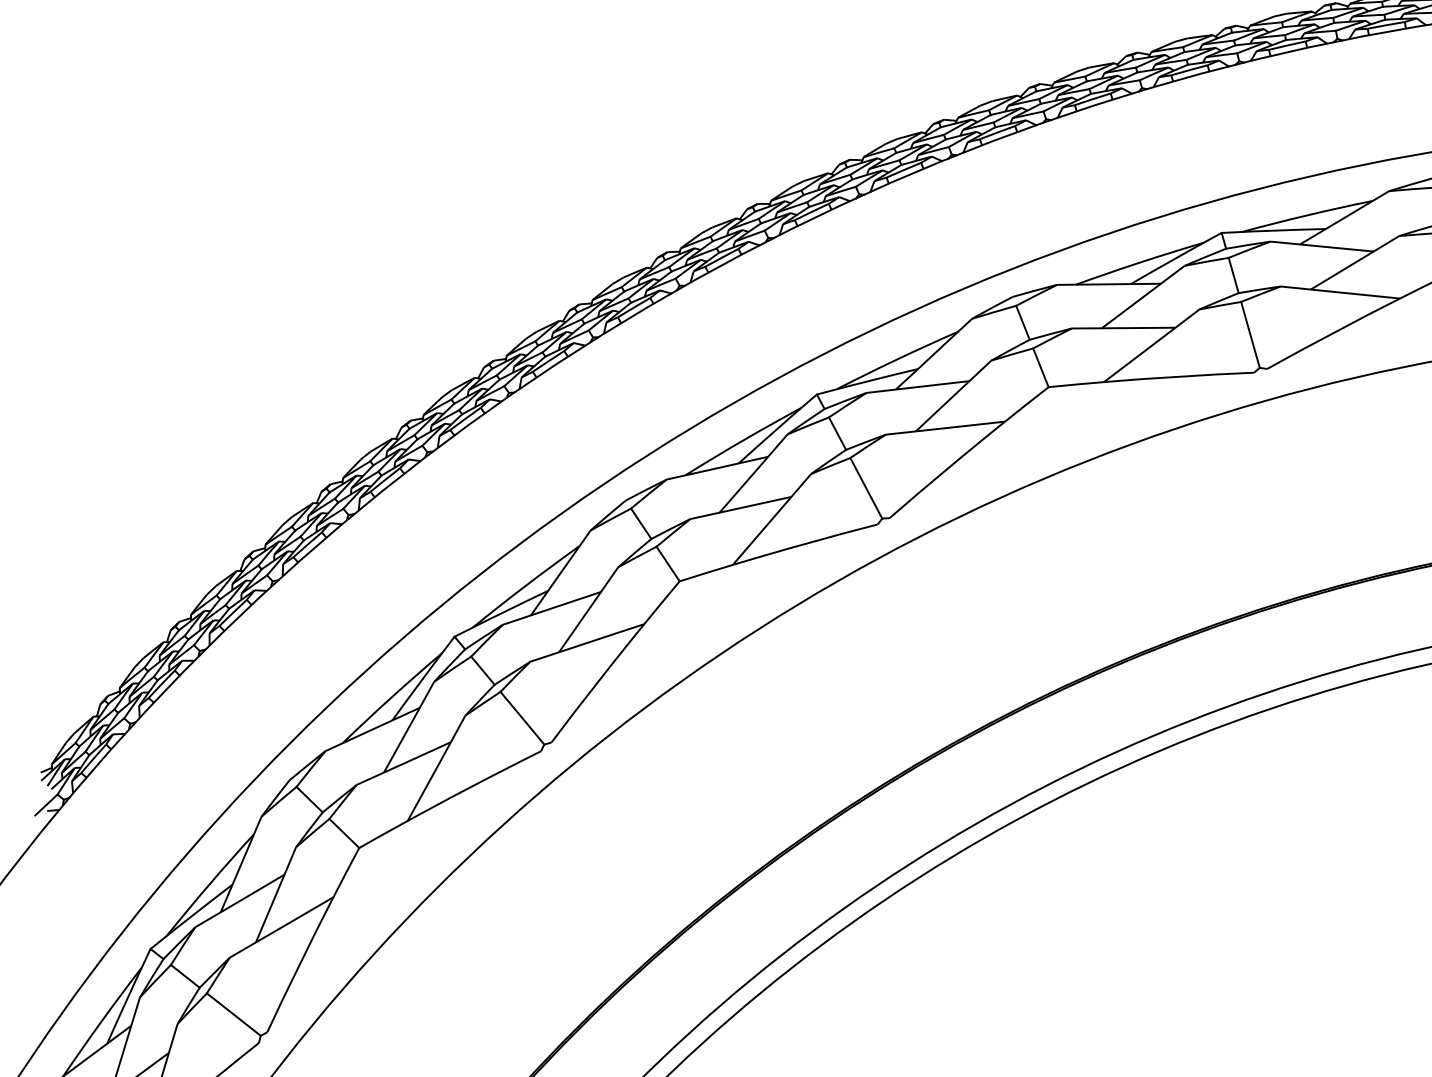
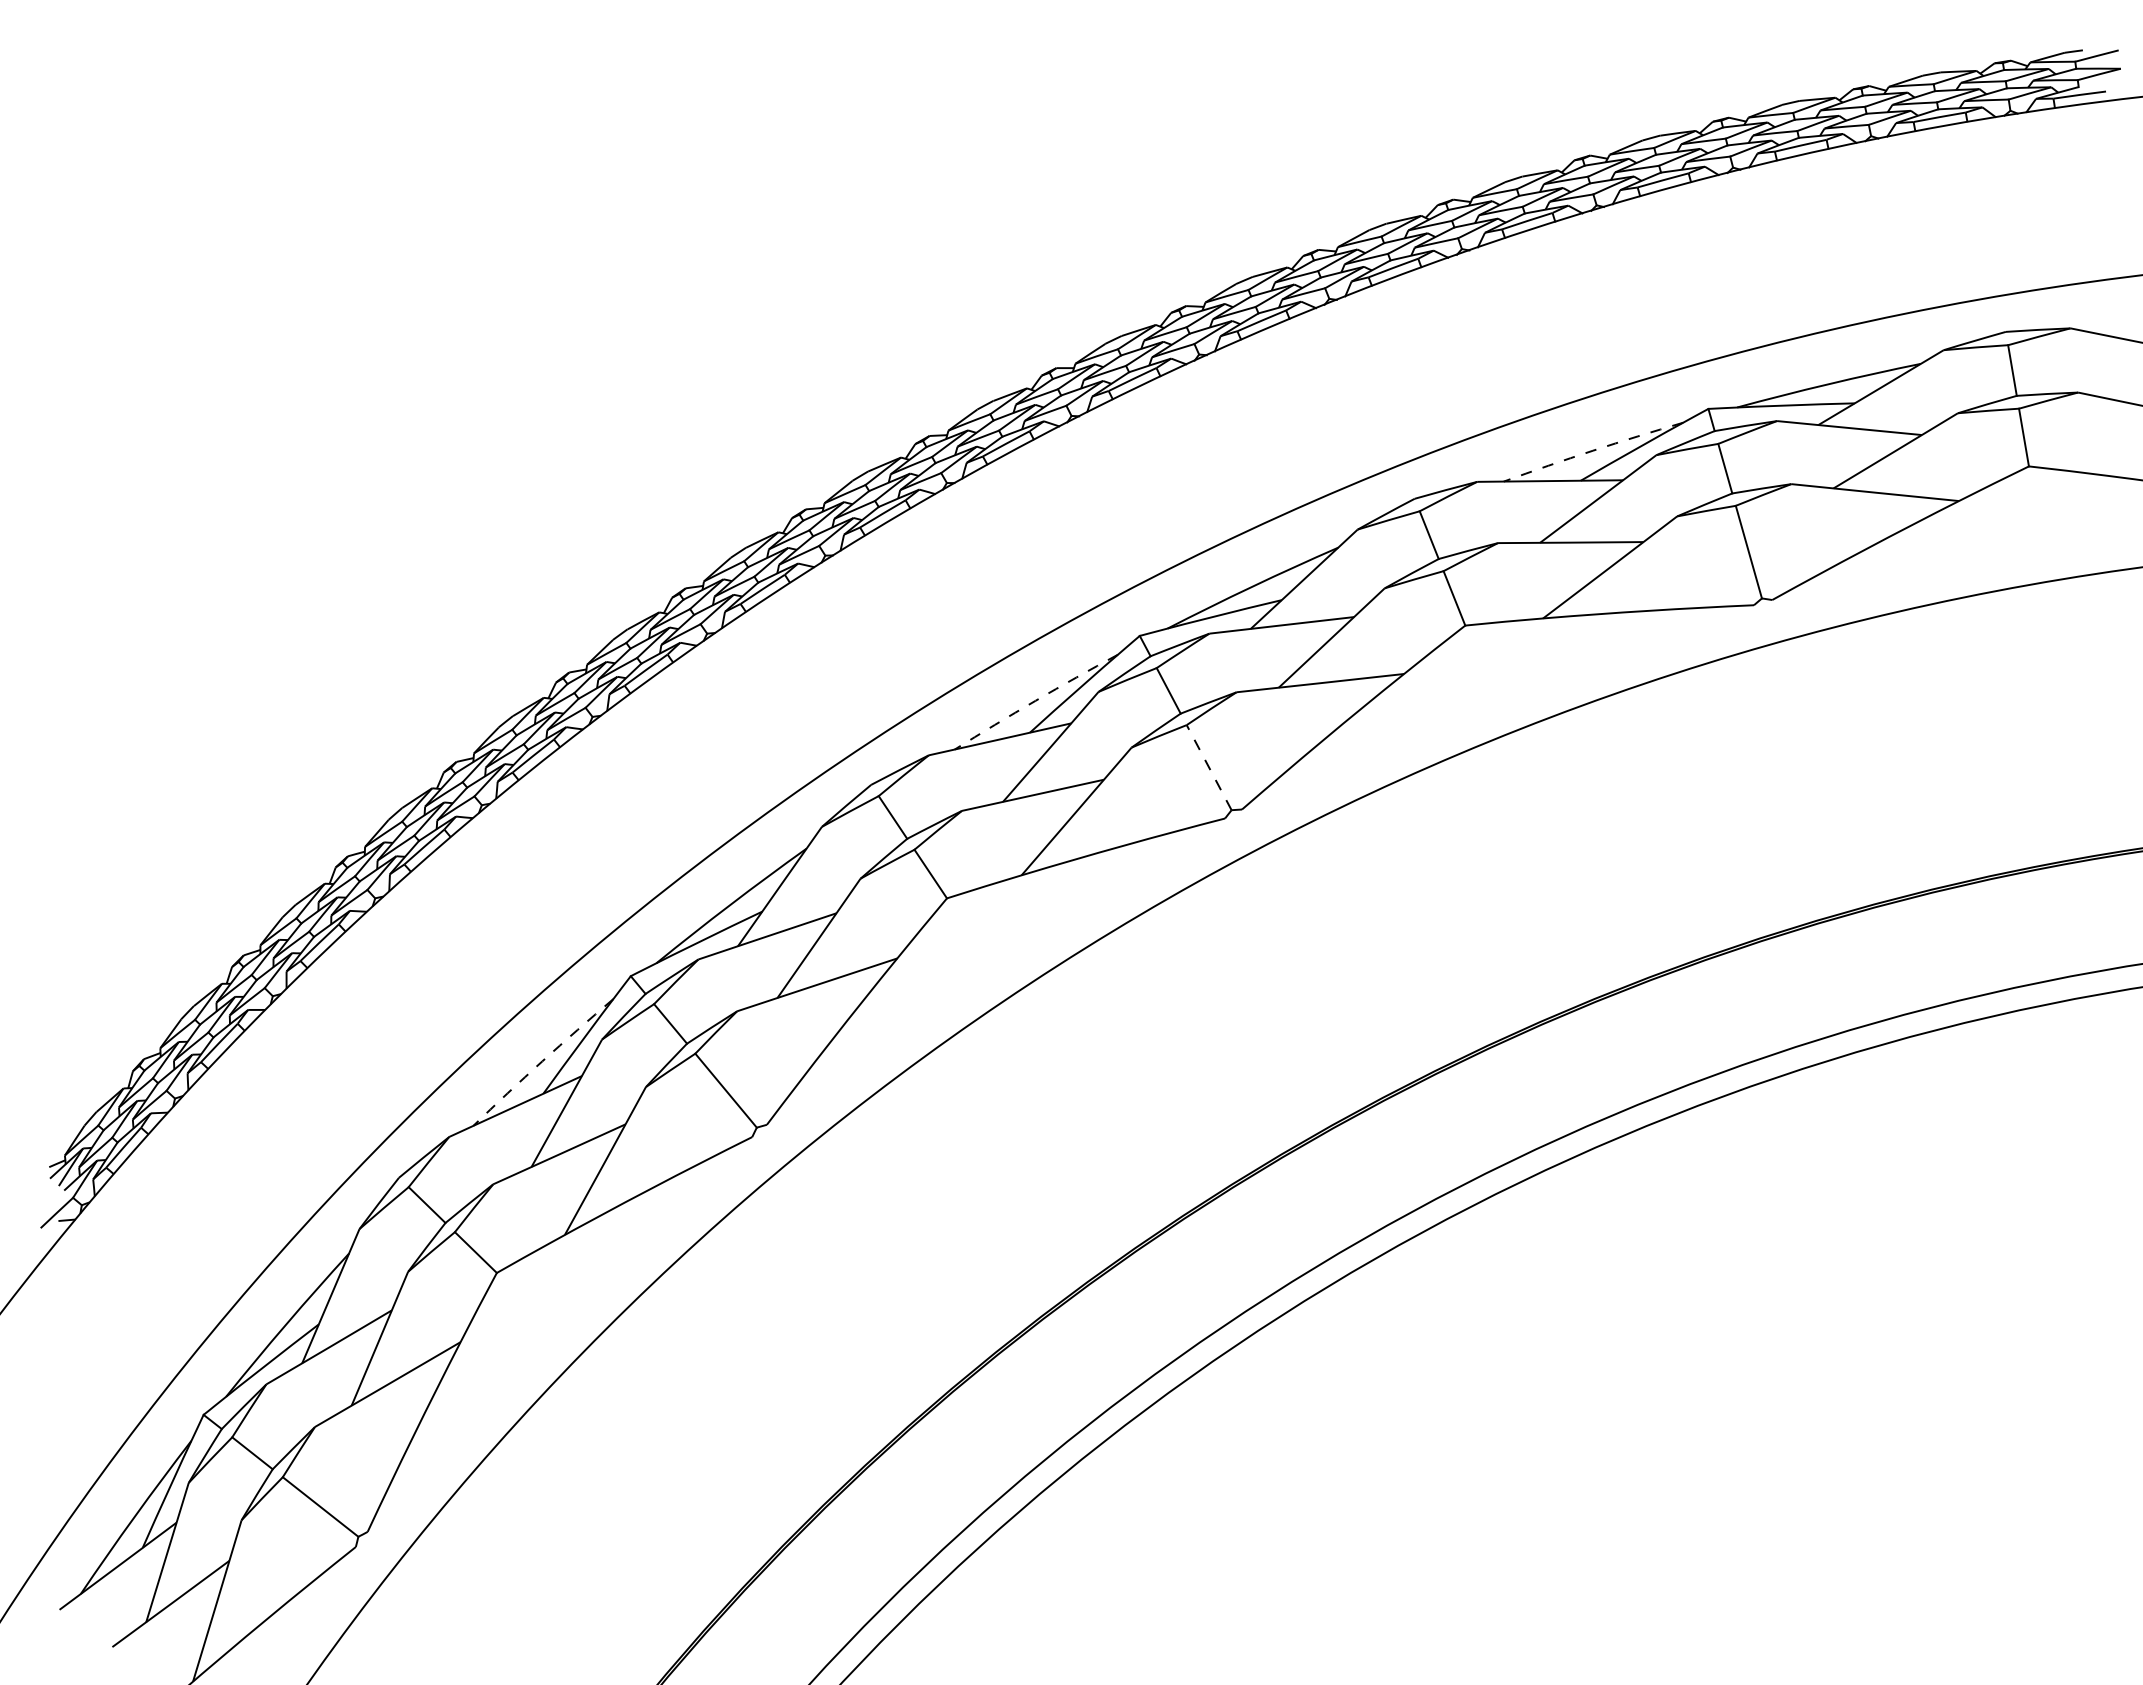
arc: (1139, 262) -> (1592, 450), solid -> dashed
arc: (742, 440) -> (1035, 700), solid -> dashed
line: (865, 488) -> (1208, 767), solid -> dashed
arc: (391, 697) -> (542, 1061), solid -> dashed

